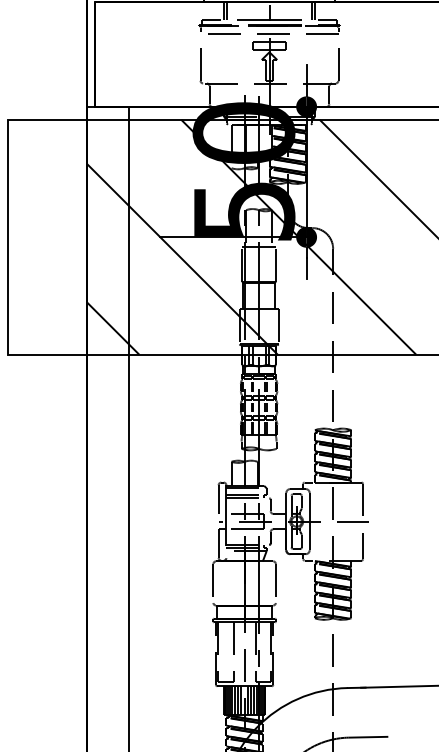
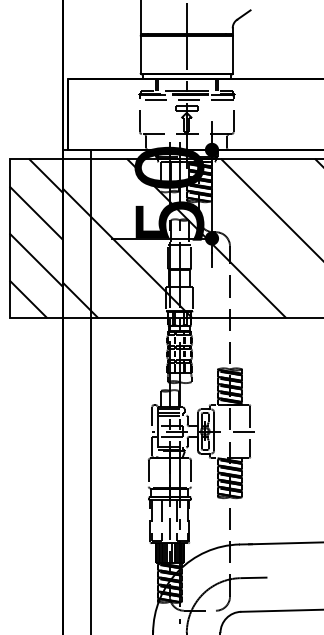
hatch: (46, 237) -> (35, 238), added

